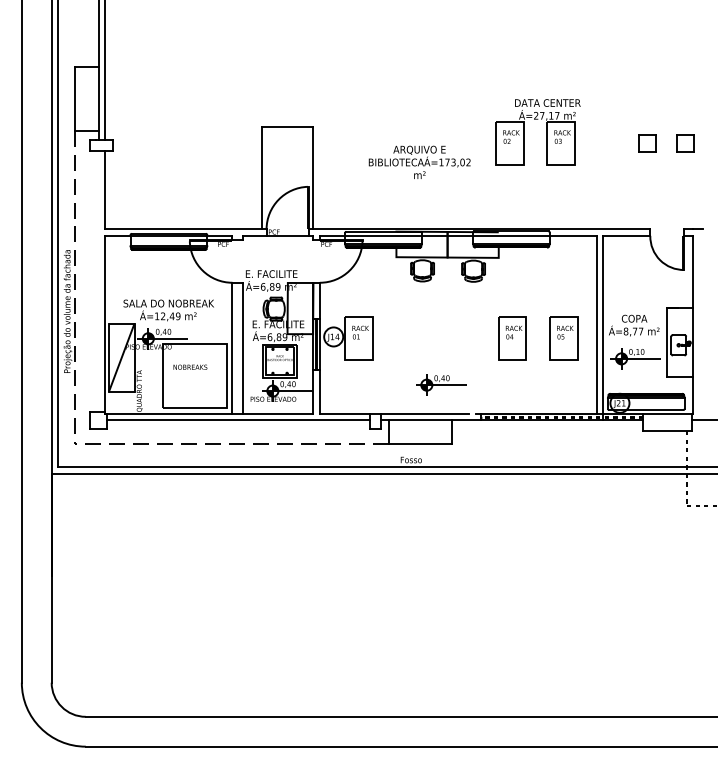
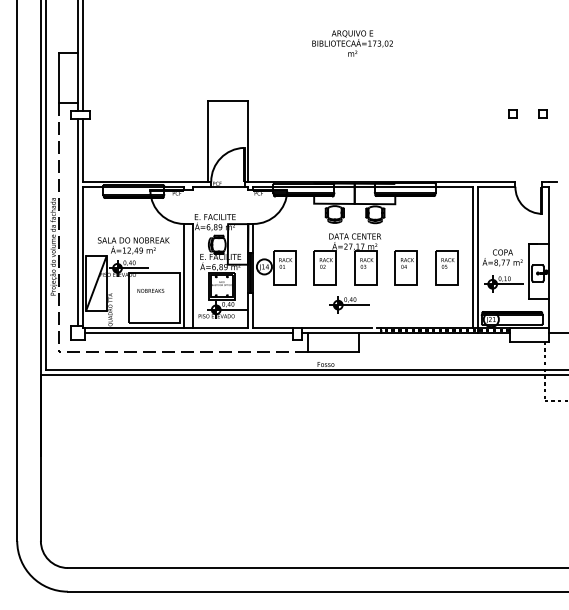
part: (546, 132) -> (354, 259), moved
part: (646, 143) -> (512, 113), size x0.62
part: (684, 143) -> (542, 113), size x0.62
text: (419, 162) -> (352, 43), moved
line: (99, 280) -> (78, 222), added

